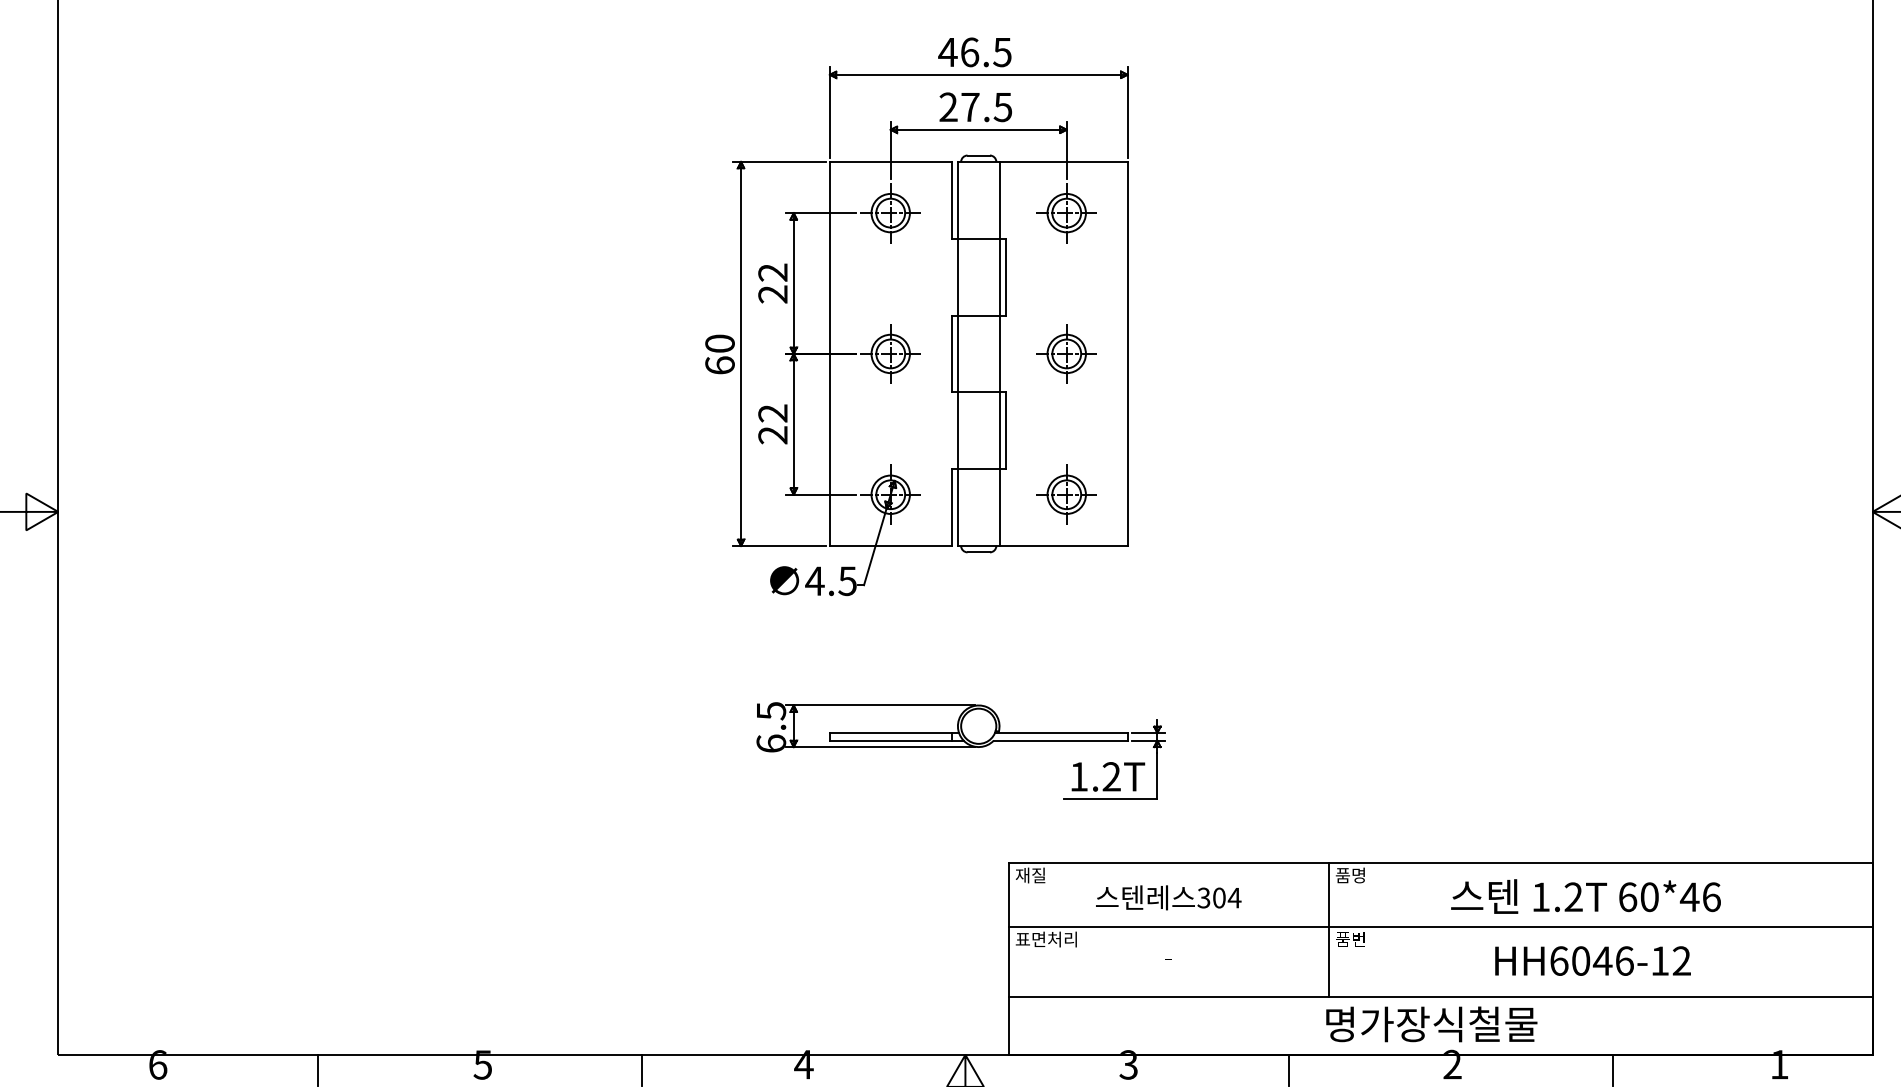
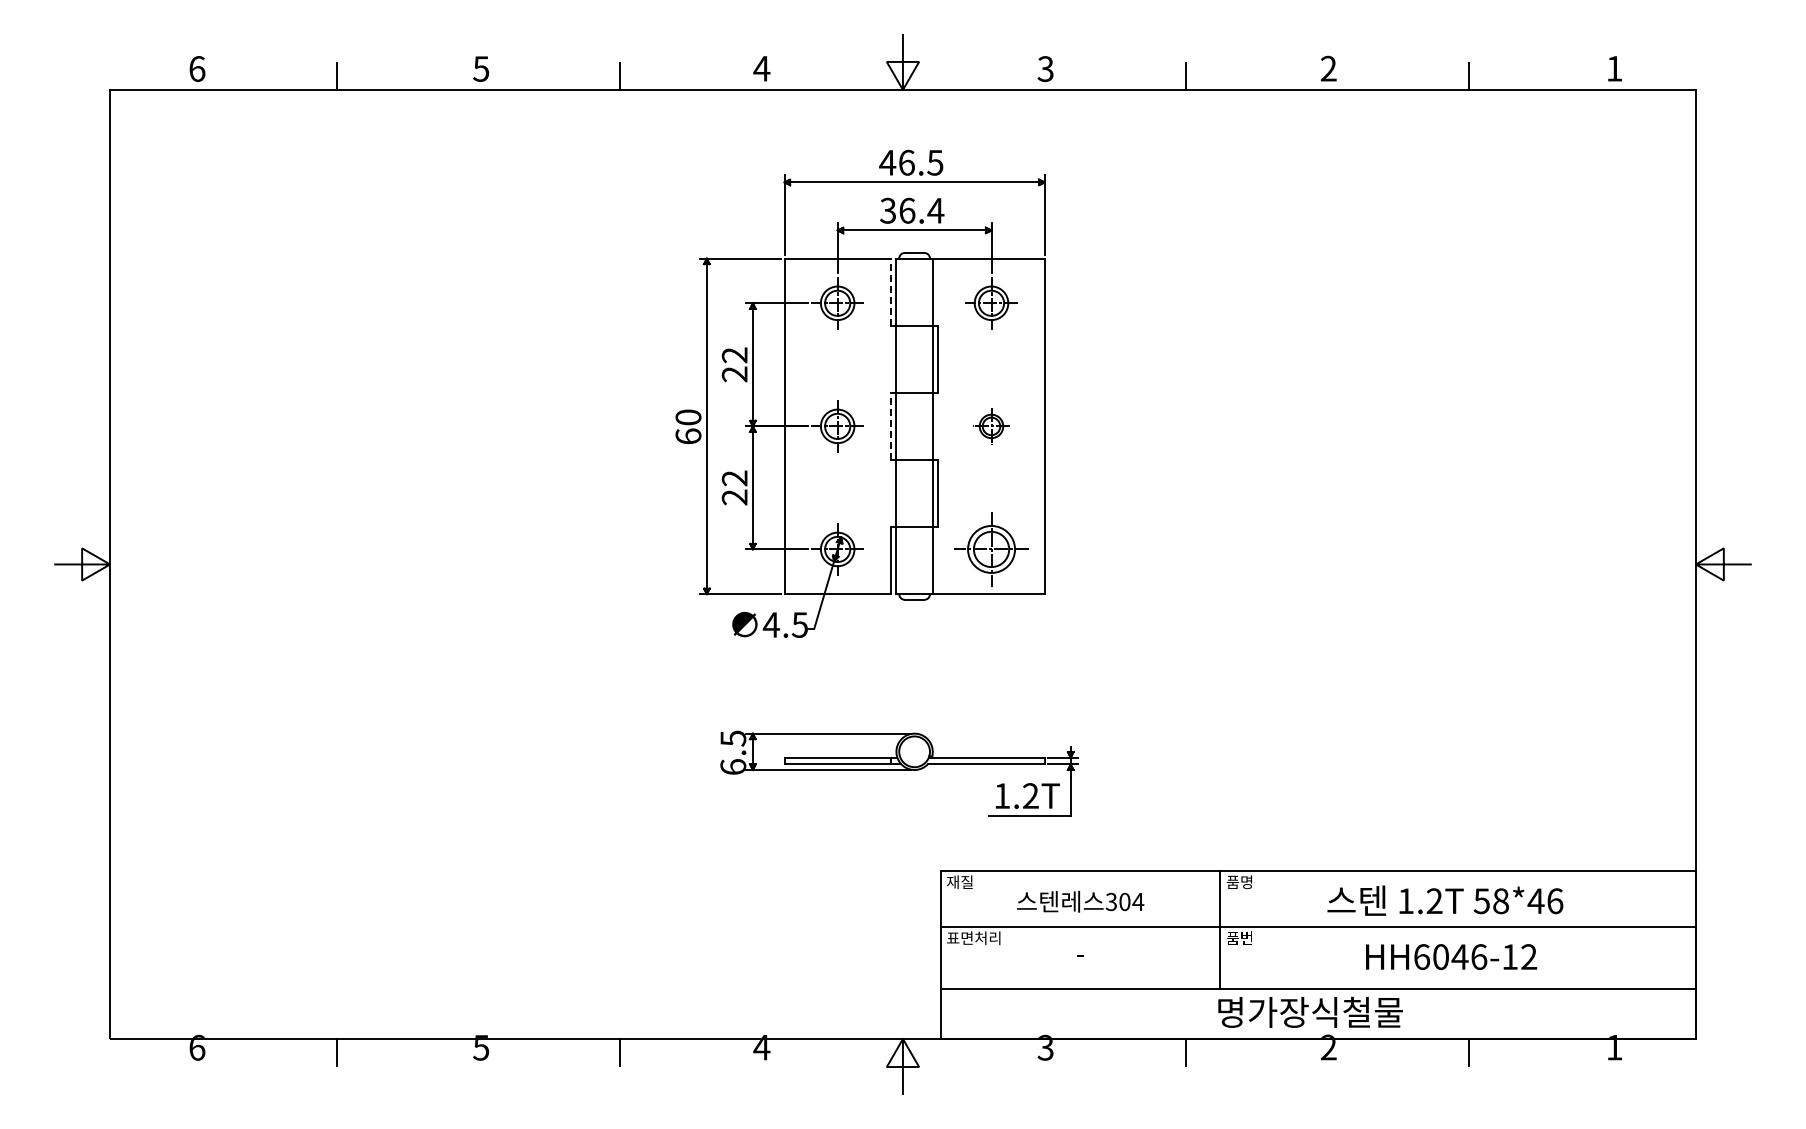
text: (976, 106) -> (912, 210), 27.5 -> 36.4
line: (951, 200) -> (890, 292), solid -> dashed
line: (951, 354) -> (890, 426), solid -> dashed
part: (1066, 354) -> (991, 426), size x0.7
part: (1066, 494) -> (991, 549), size x1.4
text: (1638, 897) -> (1491, 901), 60*46 -> 58*46

